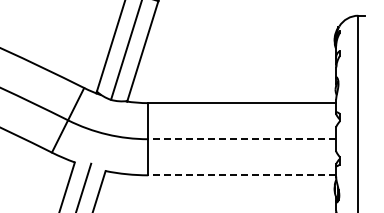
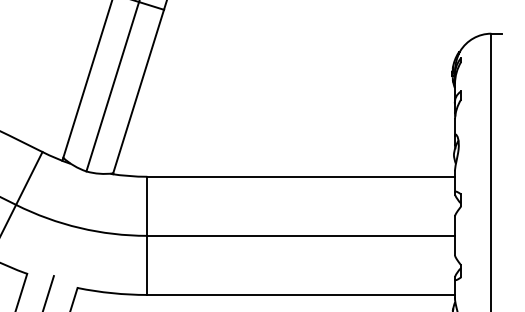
line: (242, 139) -> (301, 236), dashed -> solid
line: (242, 175) -> (301, 295), dashed -> solid

